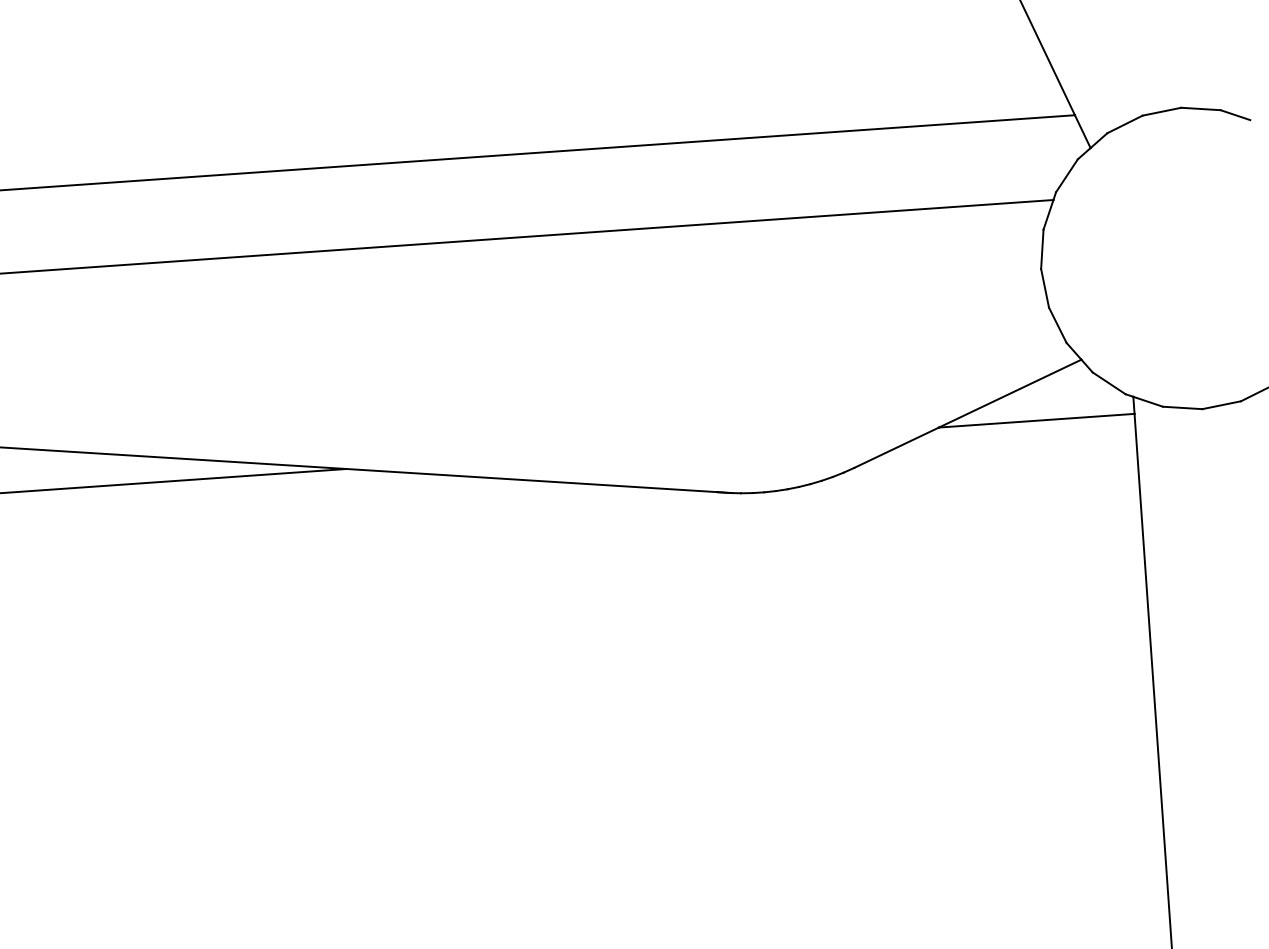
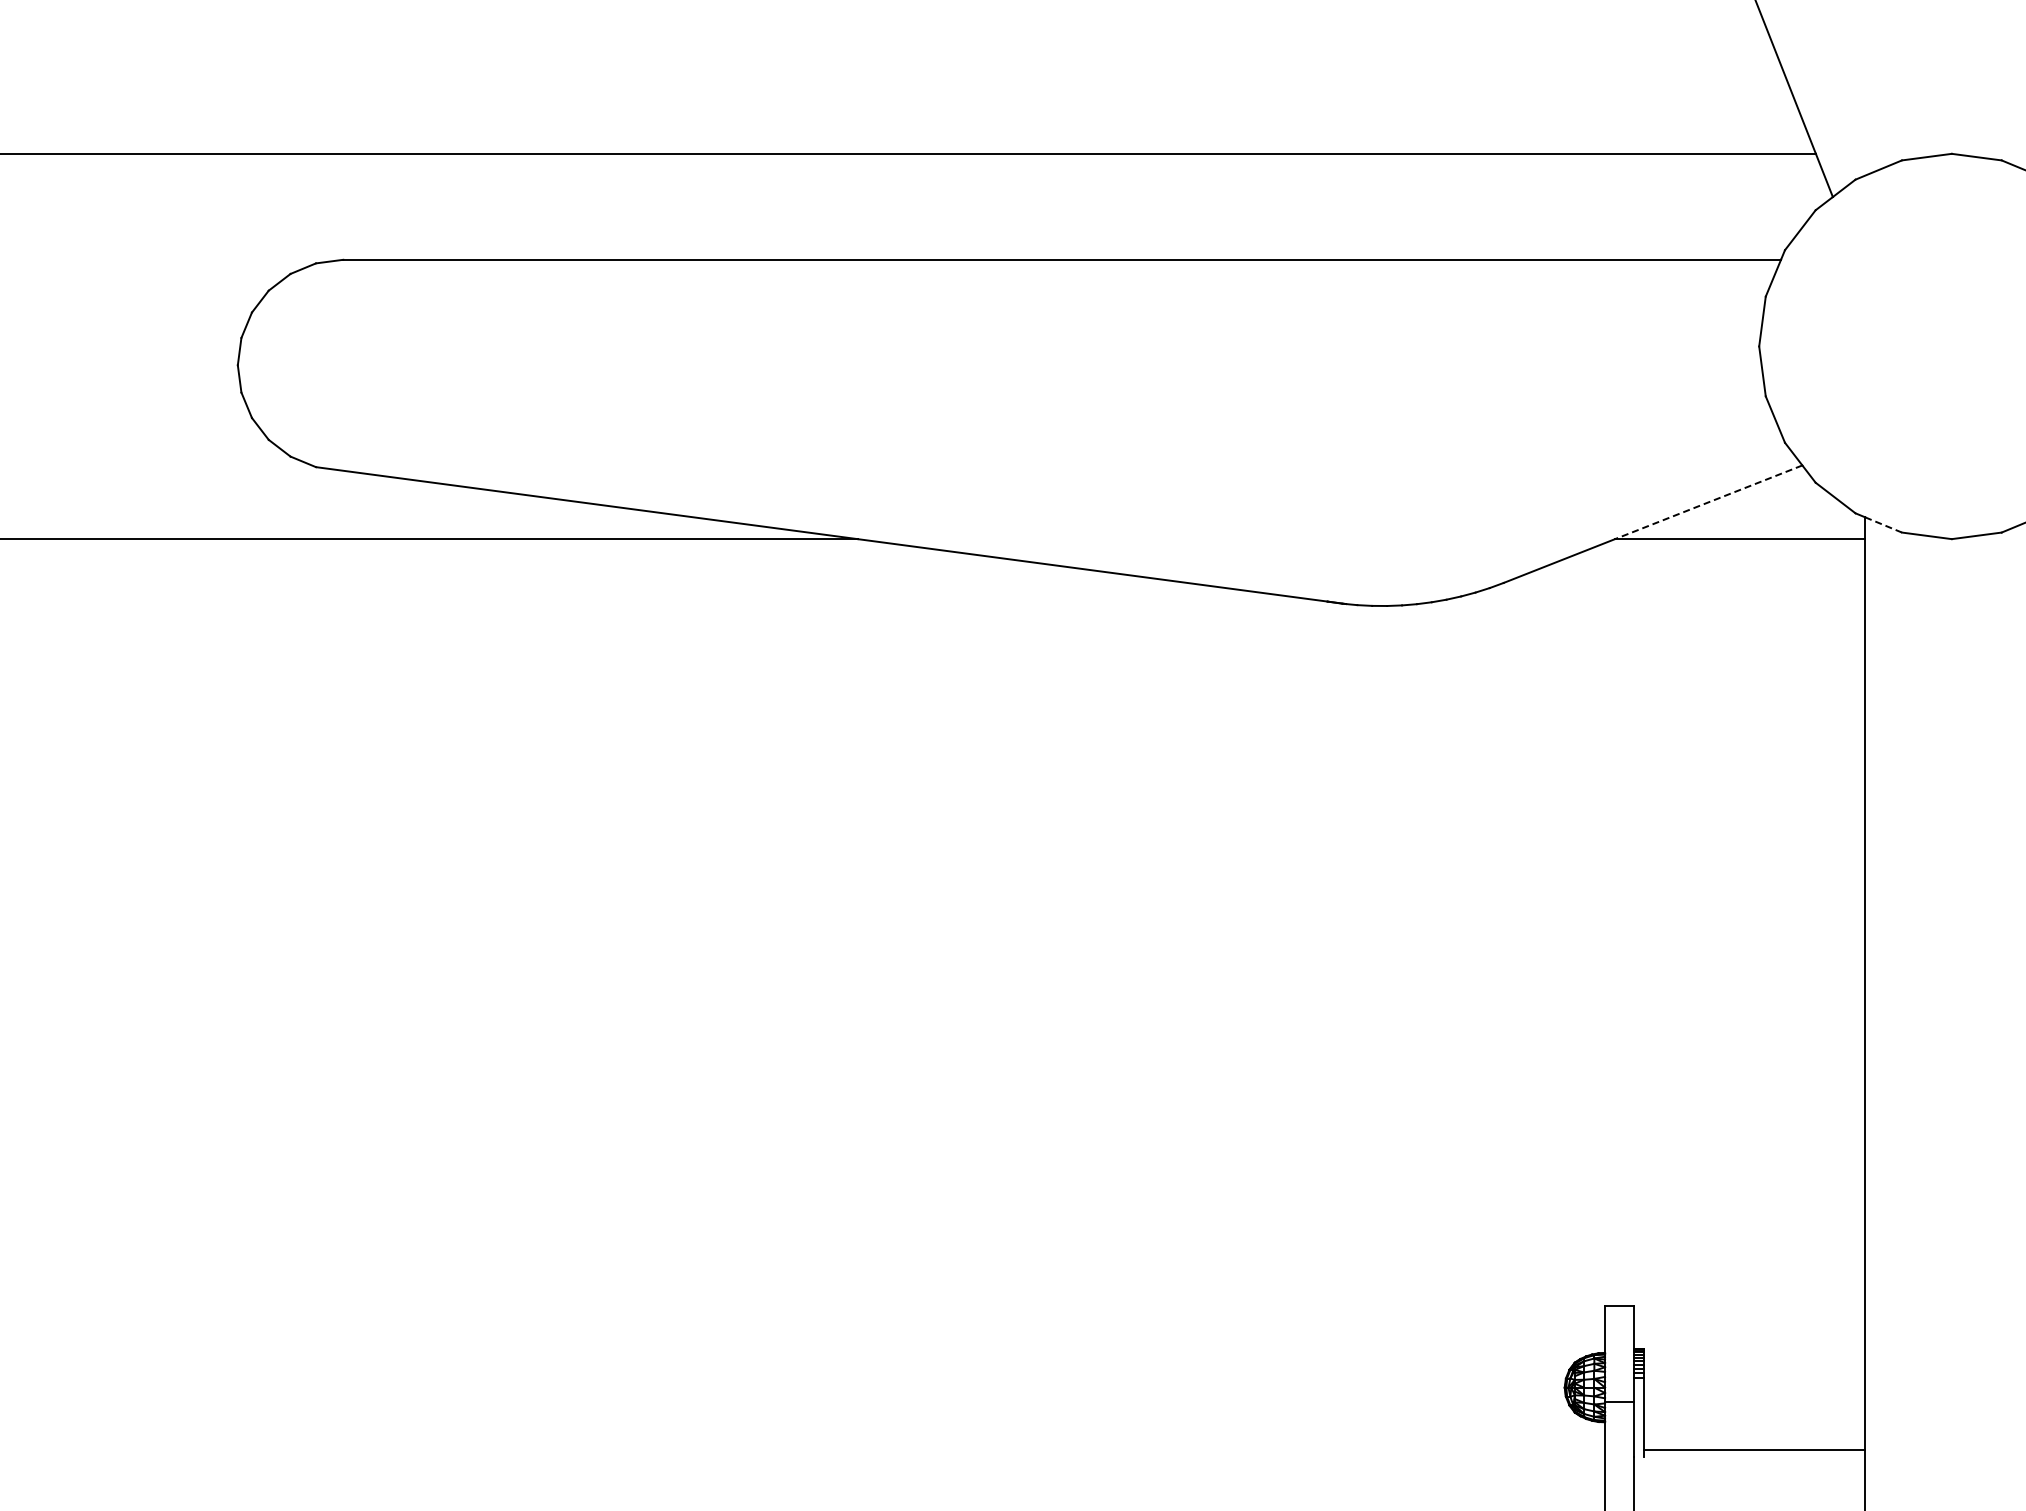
line: (1010, 393) -> (1708, 502), solid -> dashed
line: (1148, 401) -> (1883, 524), solid -> dashed

